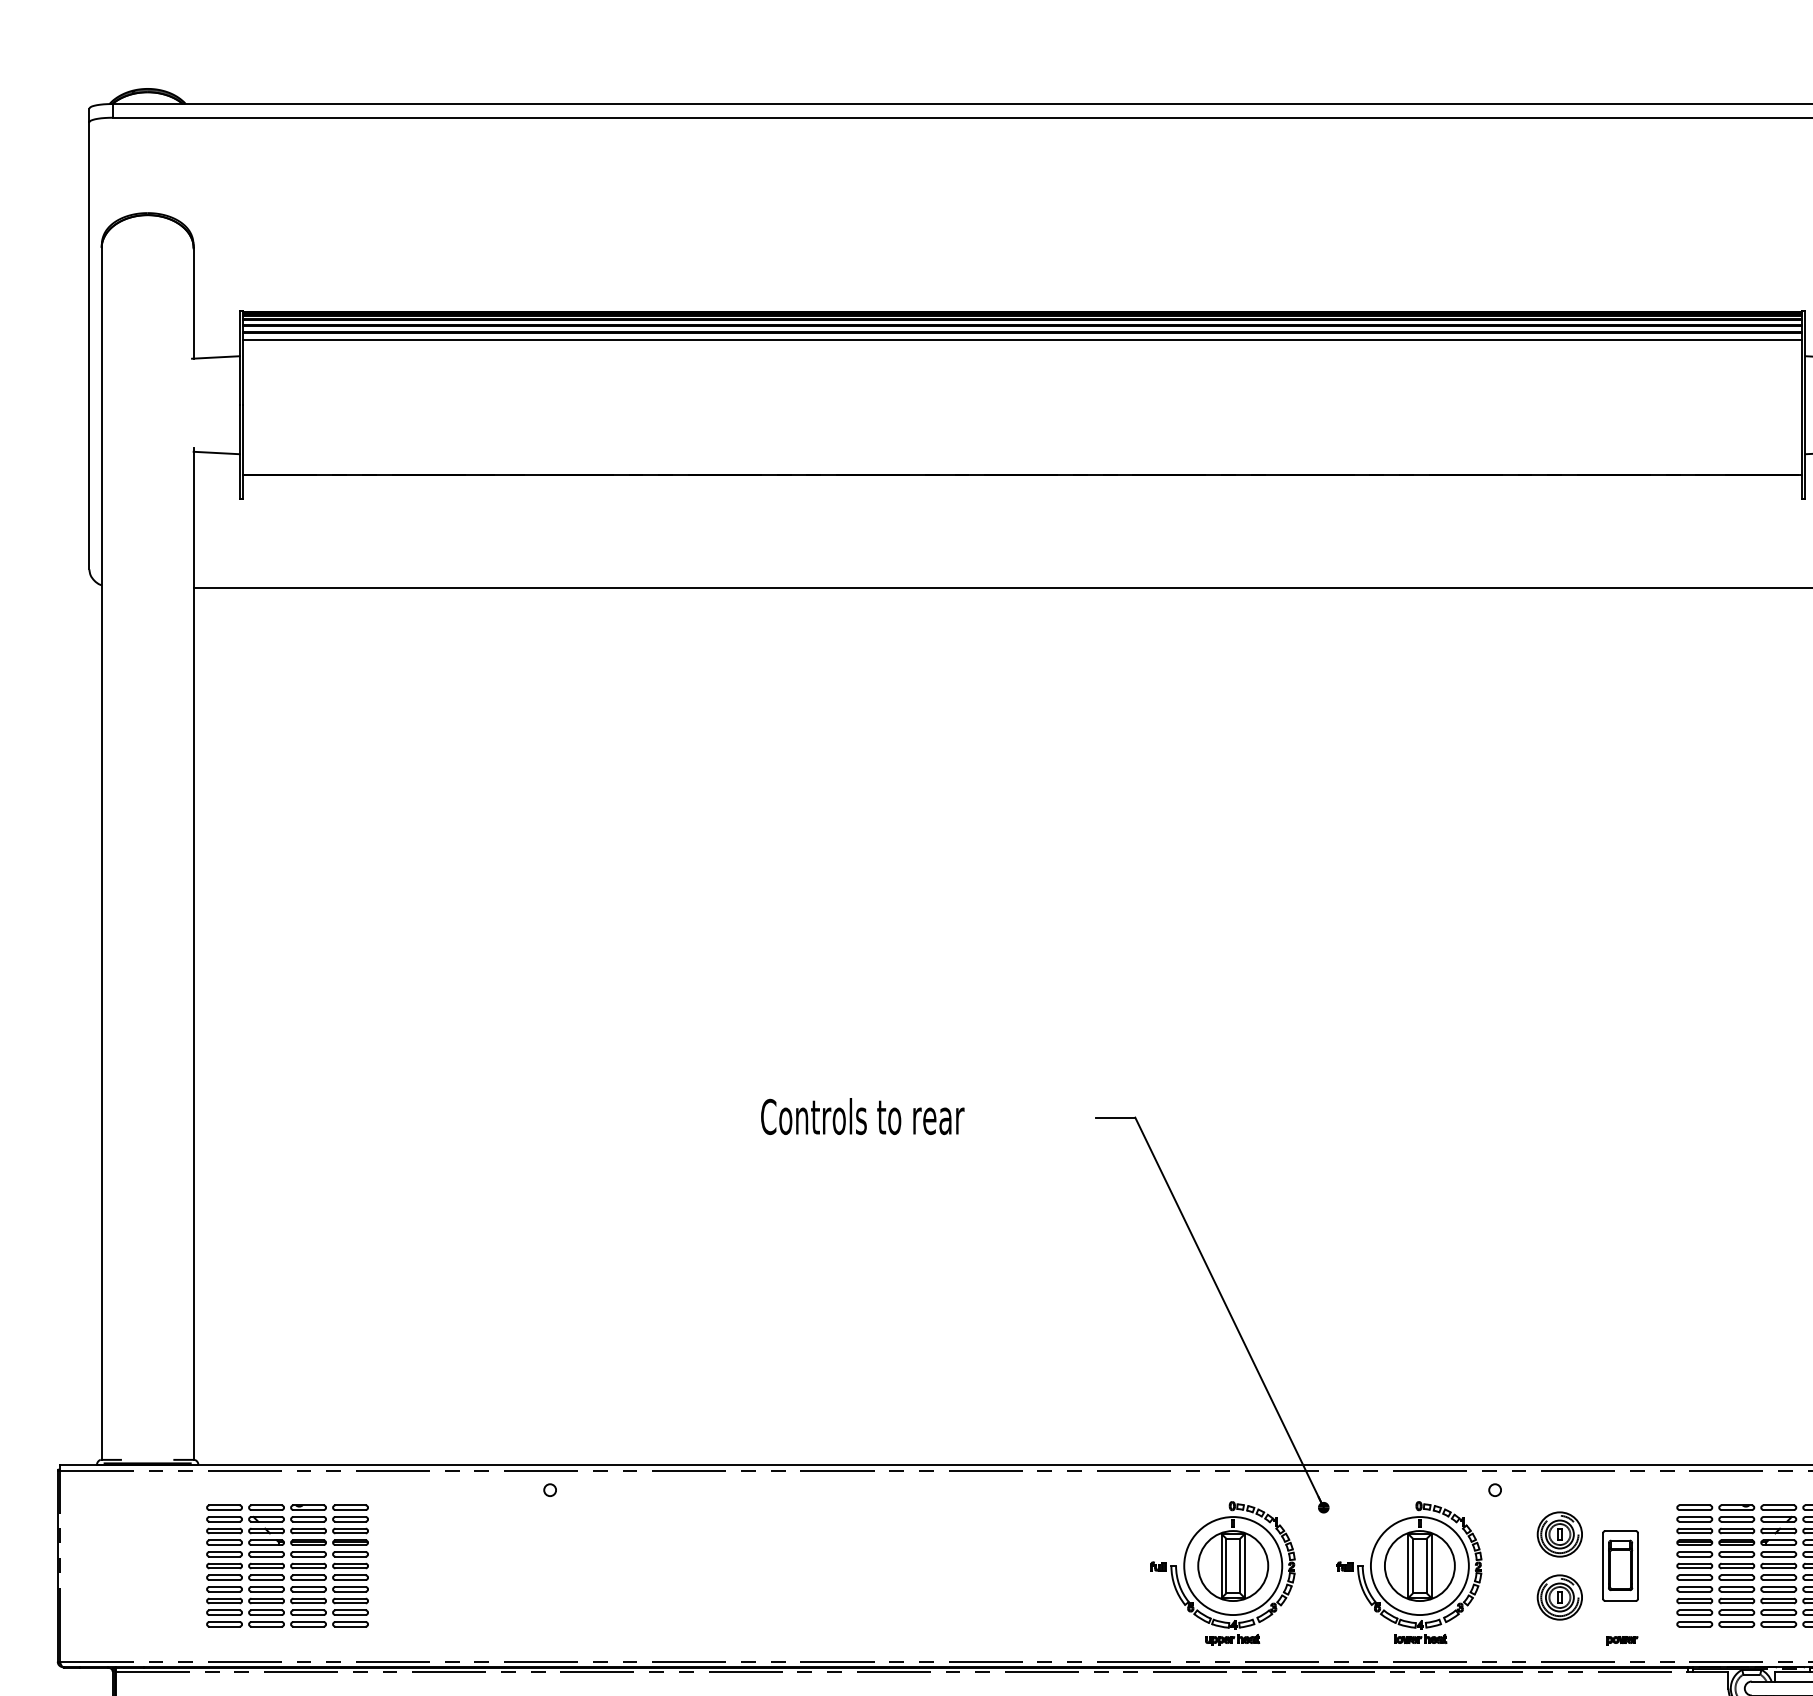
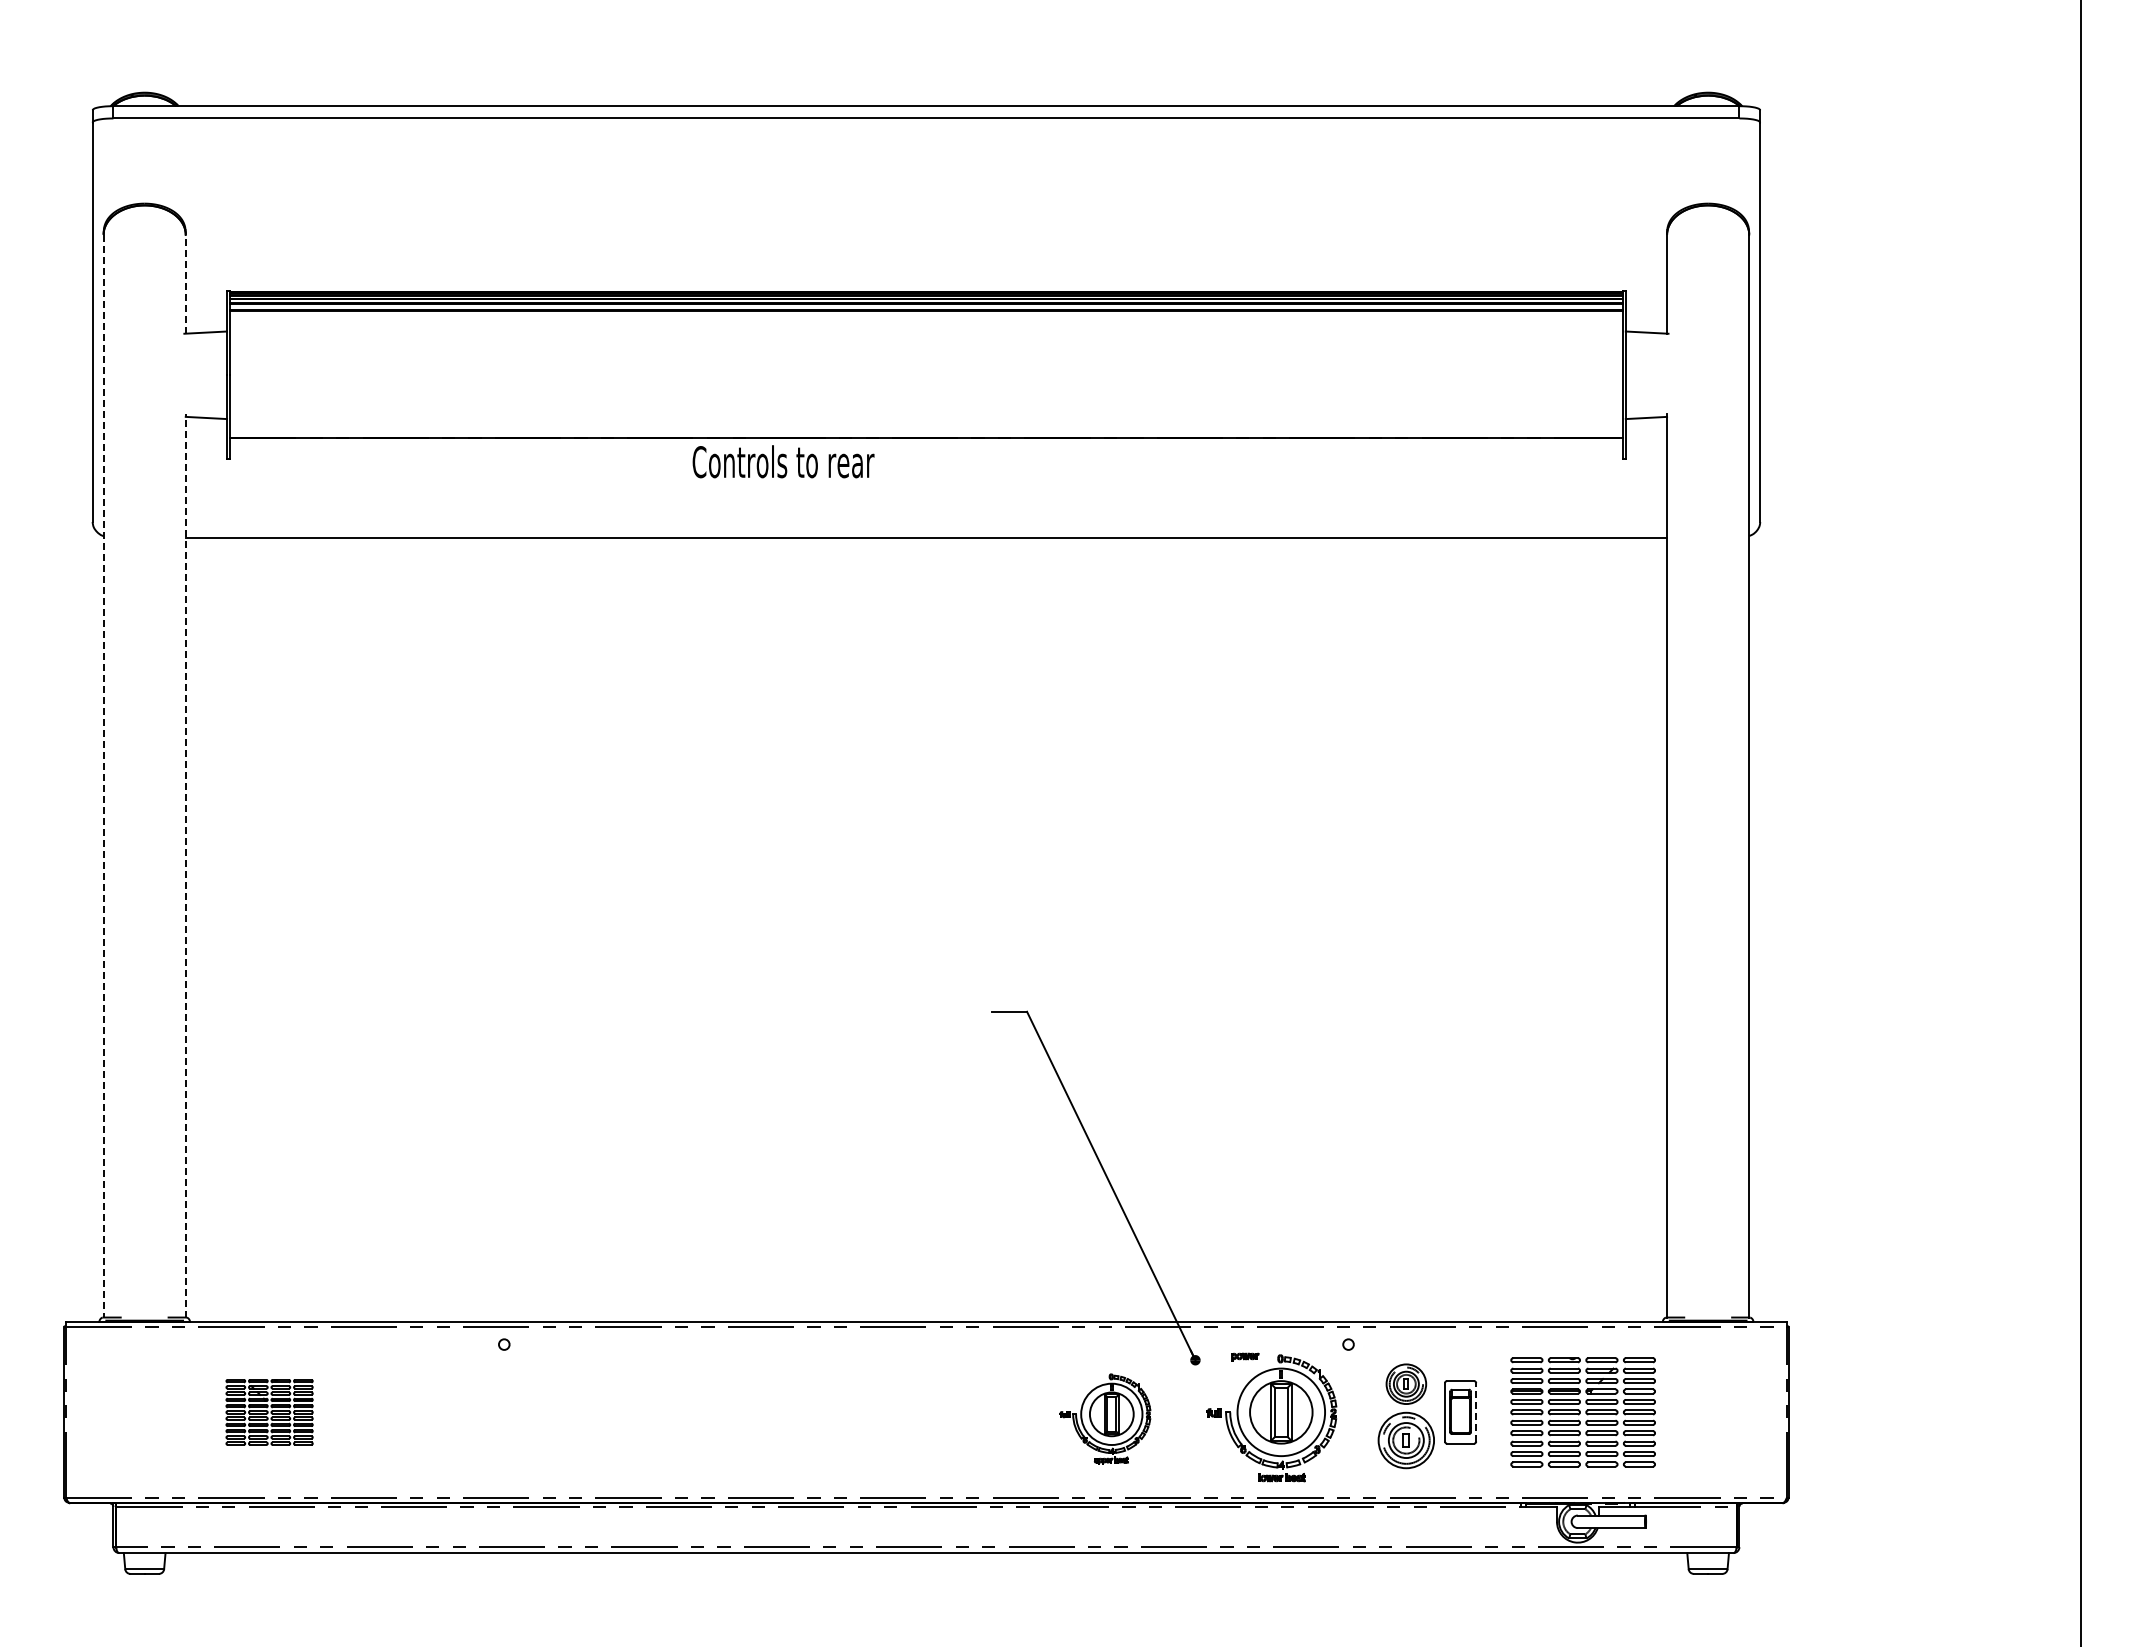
line: (193, 302) -> (185, 283), solid -> dashed
line: (1022, 339) -> (926, 316), removed
line: (101, 854) -> (103, 776), solid -> dashed
line: (193, 953) -> (185, 865), solid -> dashed
text: (862, 1116) -> (783, 461), moved
line: (1638, 1565) -> (1476, 1411), solid -> dashed
part: (287, 1566) -> (269, 1412), size x0.6
part: (1223, 1572) -> (1105, 1418), size x0.7
part: (1560, 1597) -> (1406, 1440), size x1.4
part: (1622, 1640) -> (1245, 1356), moved

